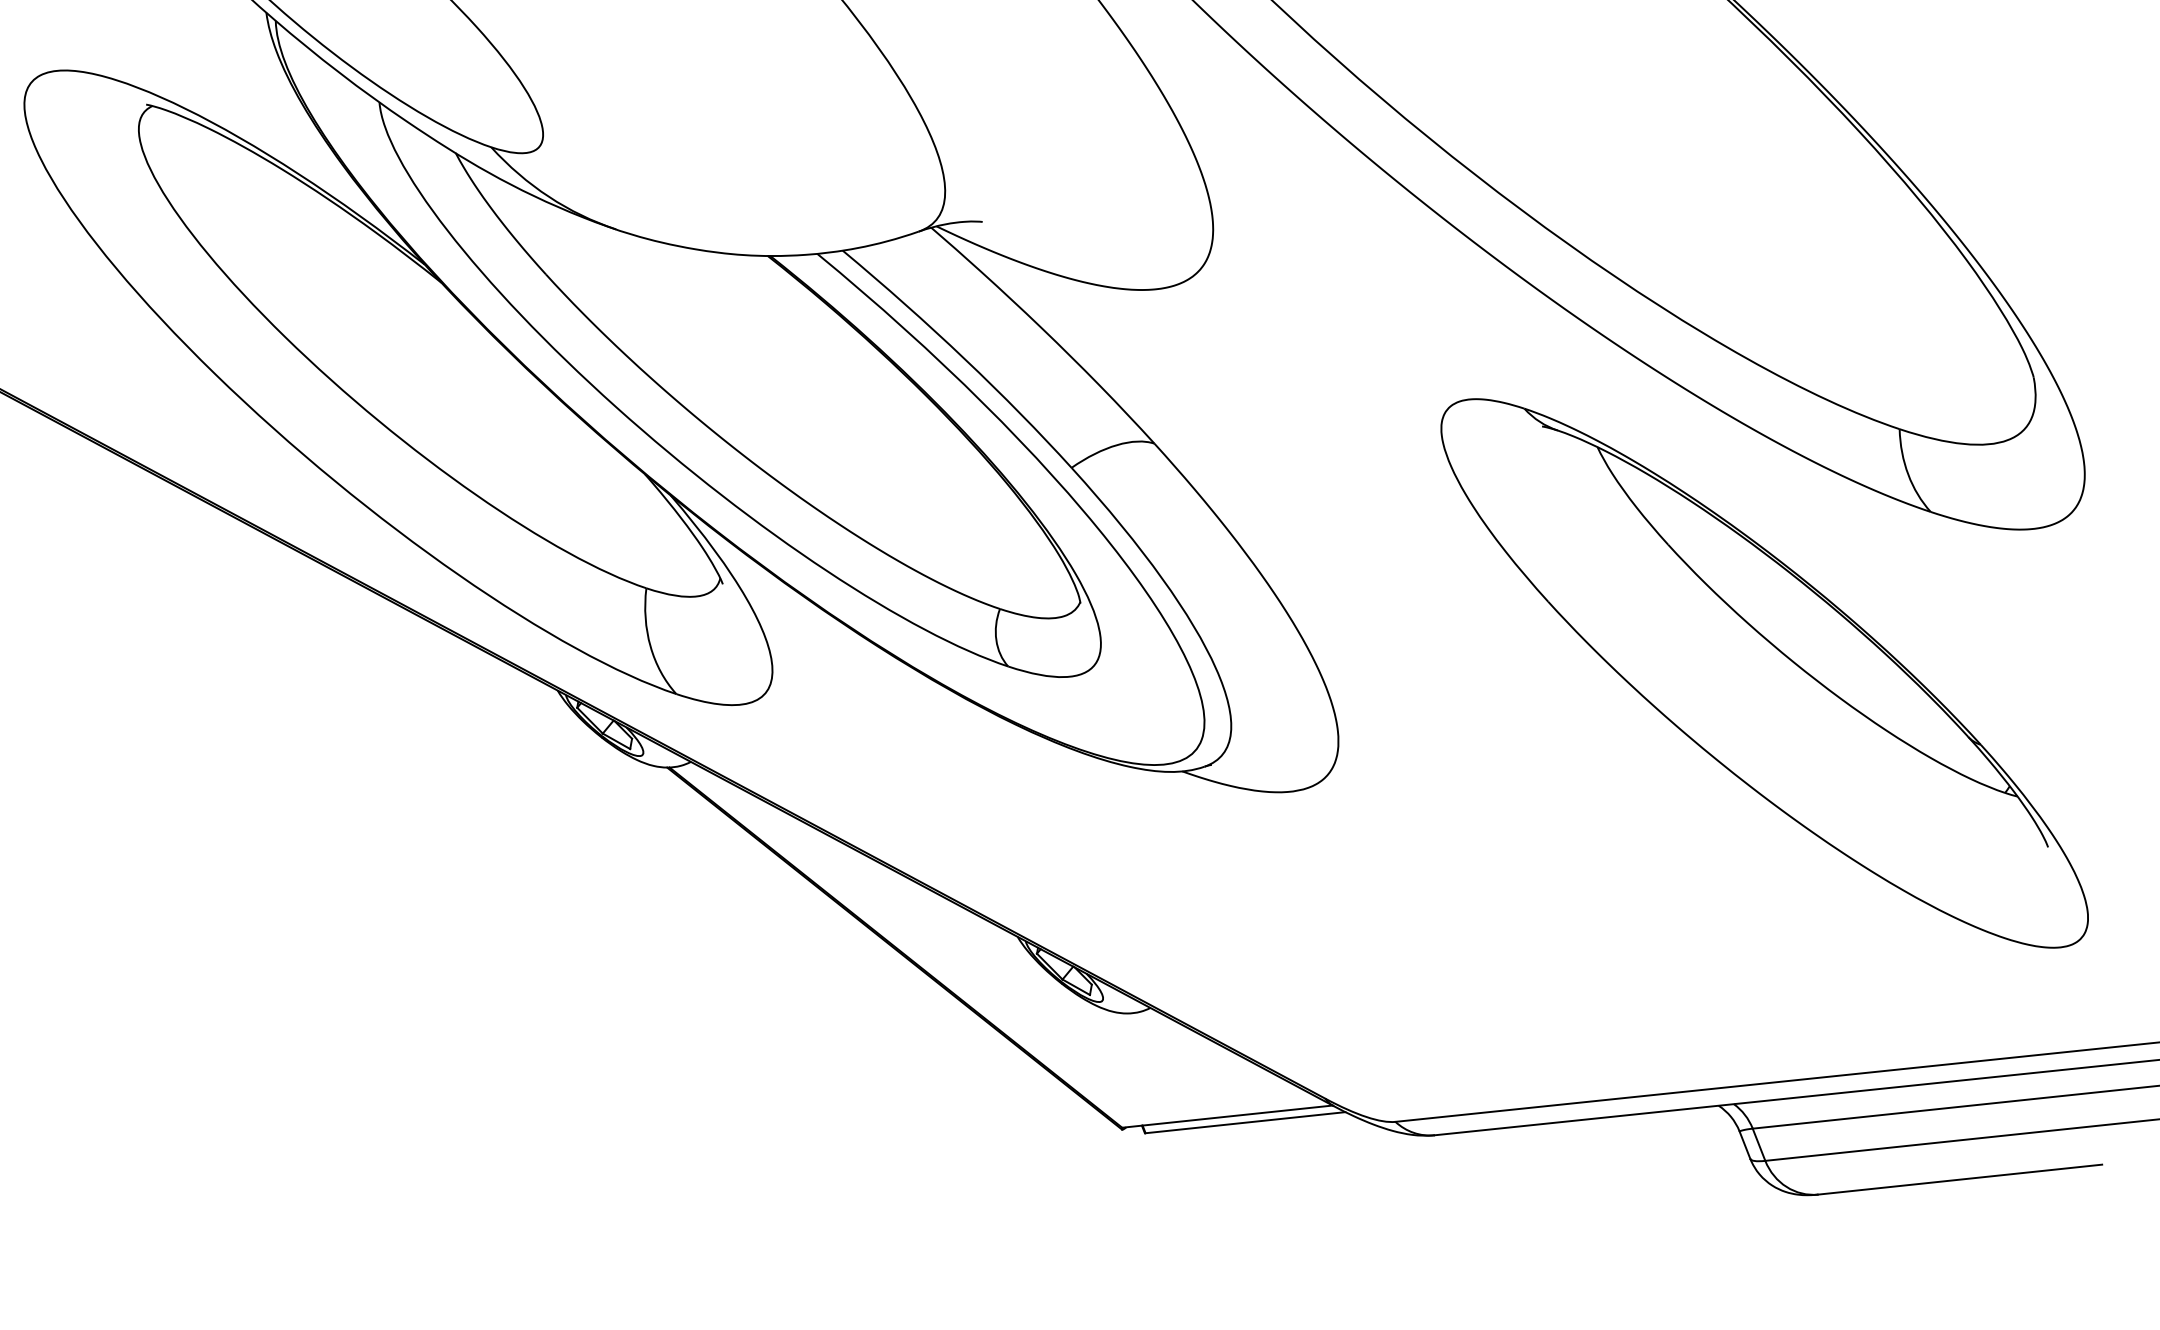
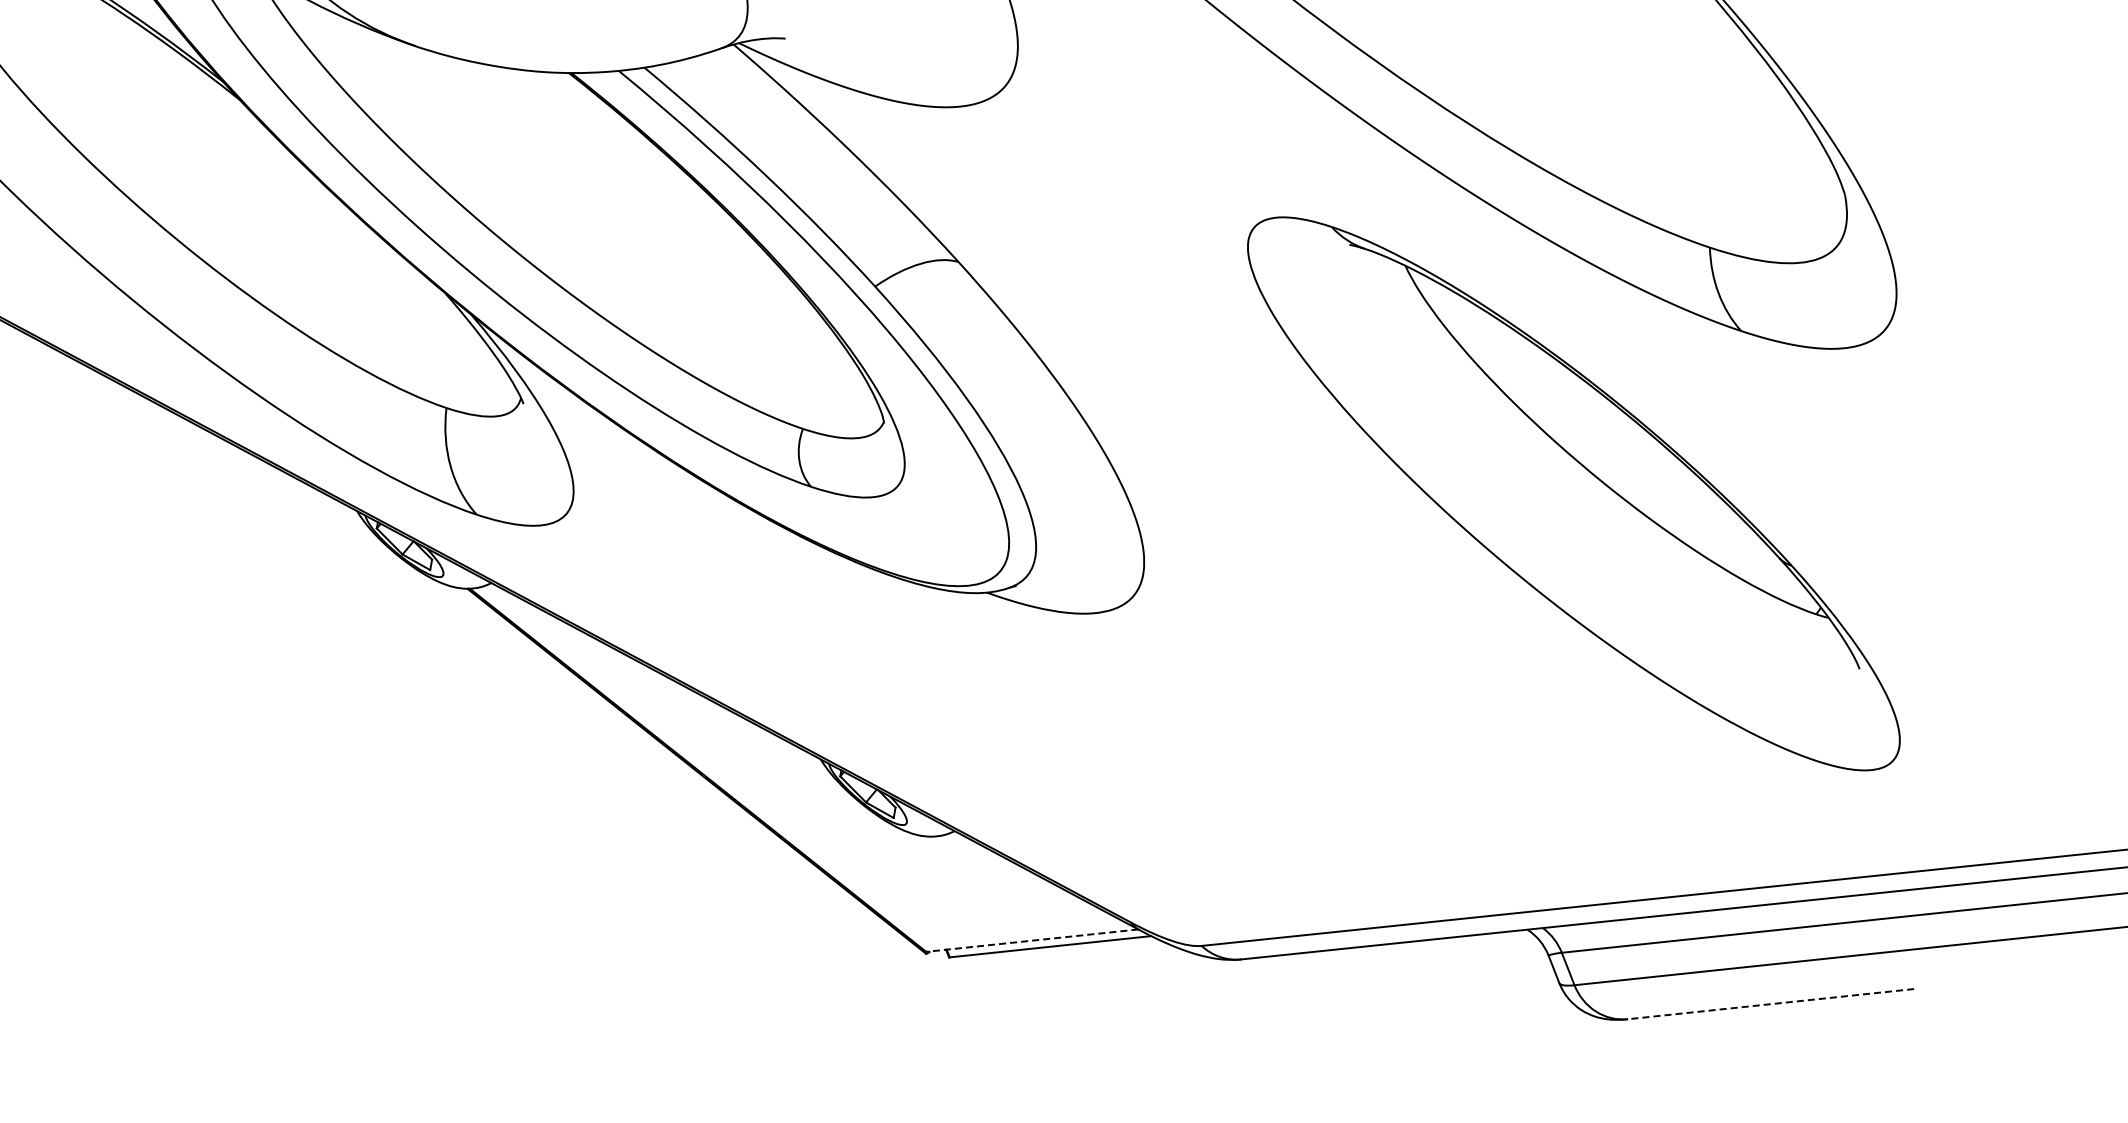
line: (1227, 1116) -> (1032, 940), solid -> dashed
line: (1960, 1179) -> (1771, 1004), solid -> dashed

